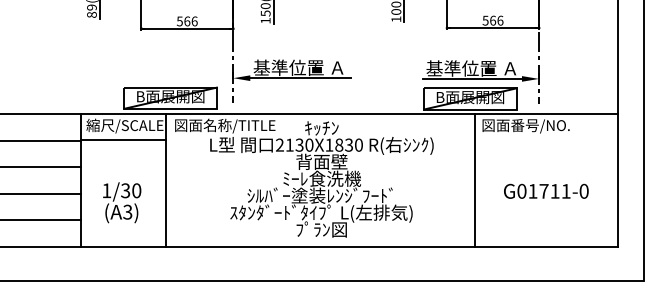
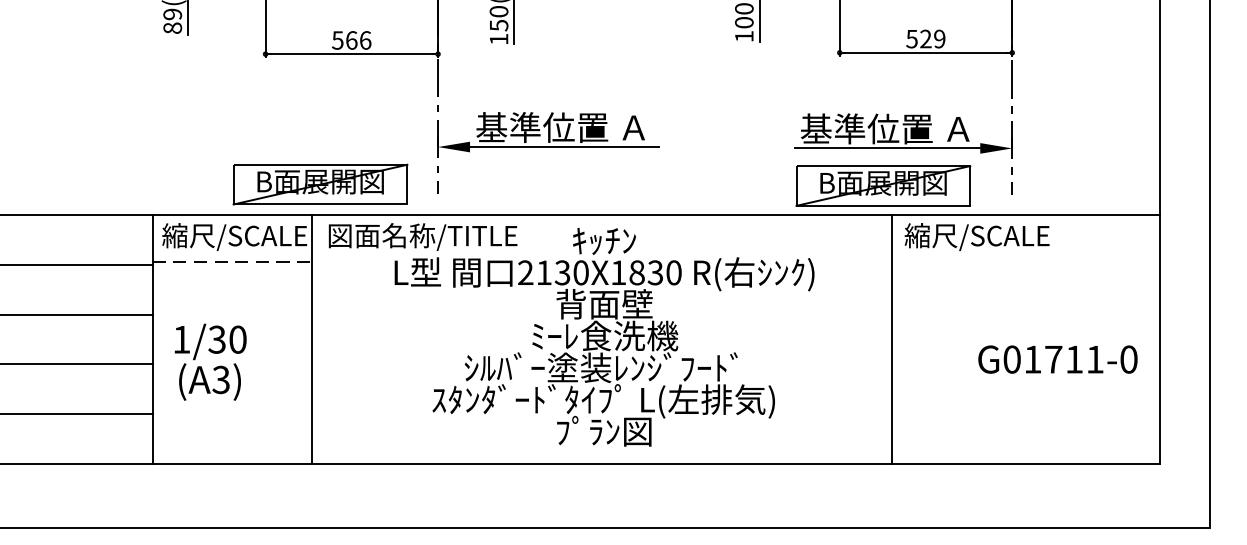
text: (496, 20) -> (932, 38), 566 -> 529
text: (525, 125) -> (986, 235), 図面番号/NO. -> 縮尺/SCALE
line: (124, 139) -> (233, 262), solid -> dashed
text: (546, 190) -> (1058, 357), moved
text: (122, 202) -> (211, 361), moved

